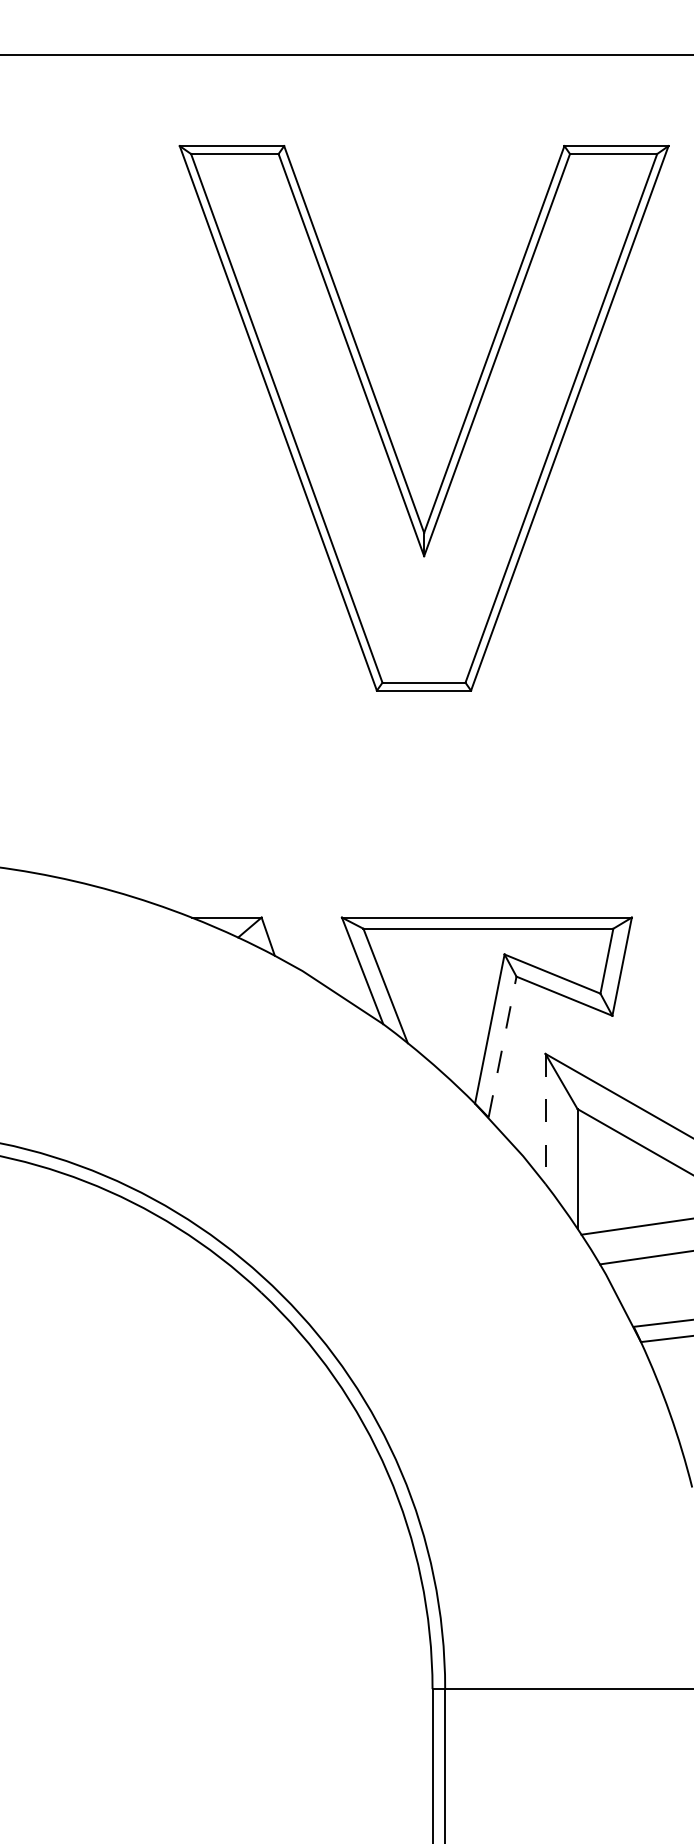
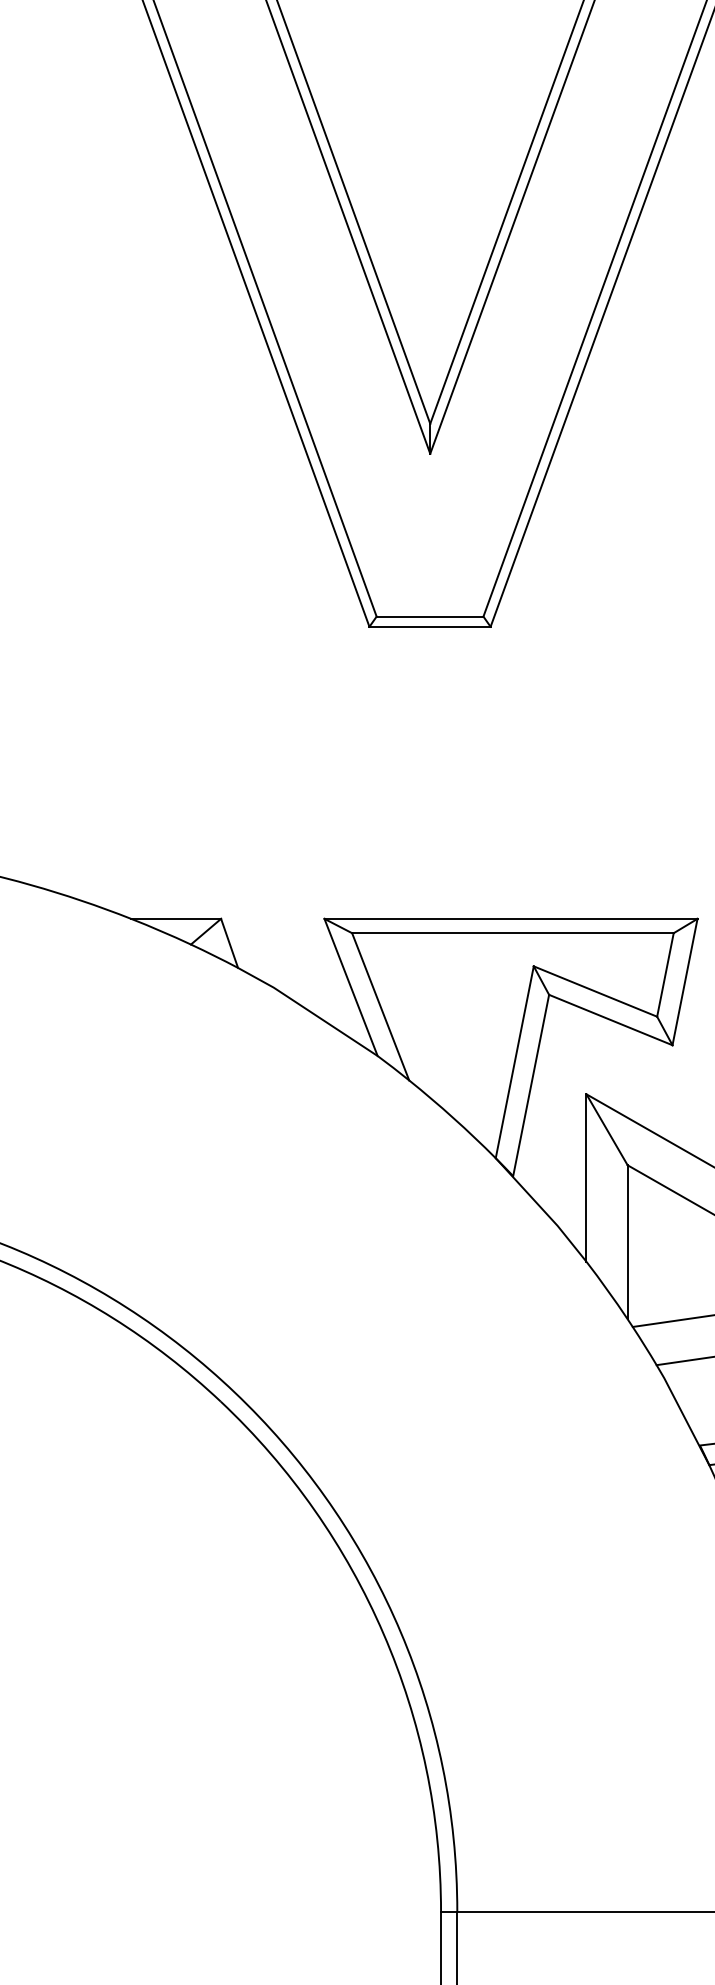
line: (502, 1047) -> (531, 1086), dashed -> solid
line: (545, 1119) -> (586, 1178), dashed -> solid

